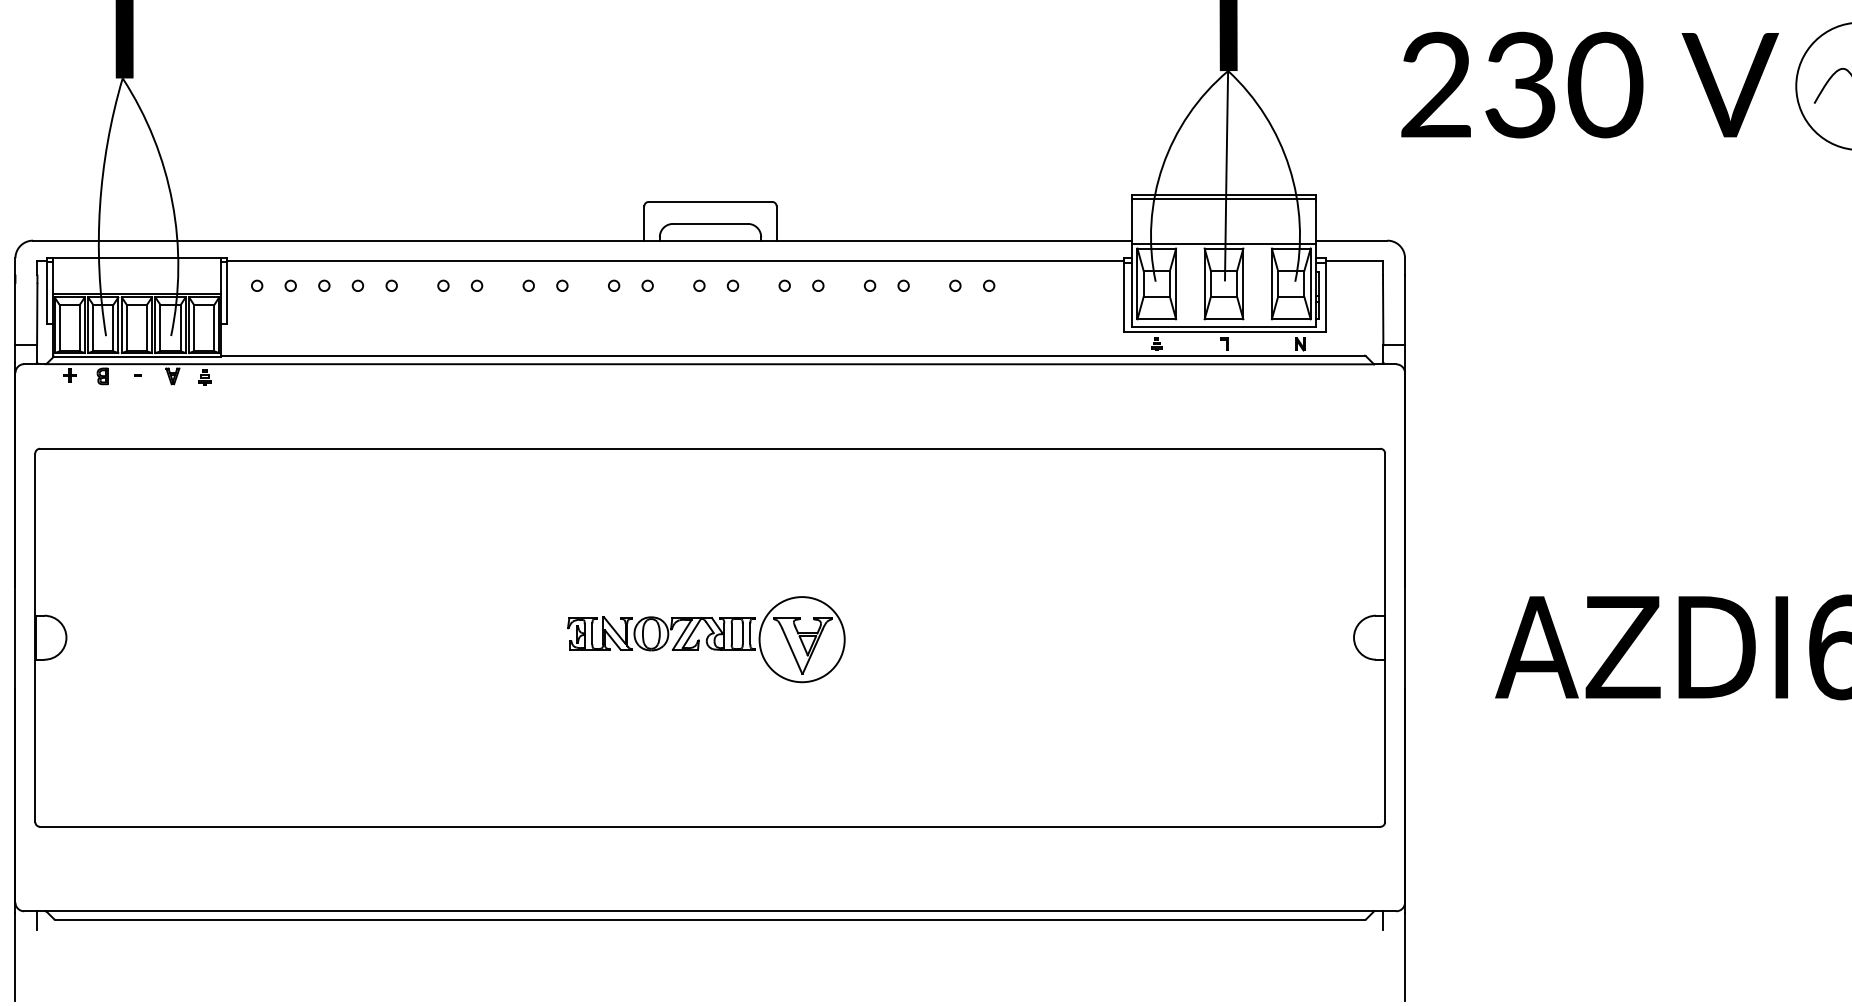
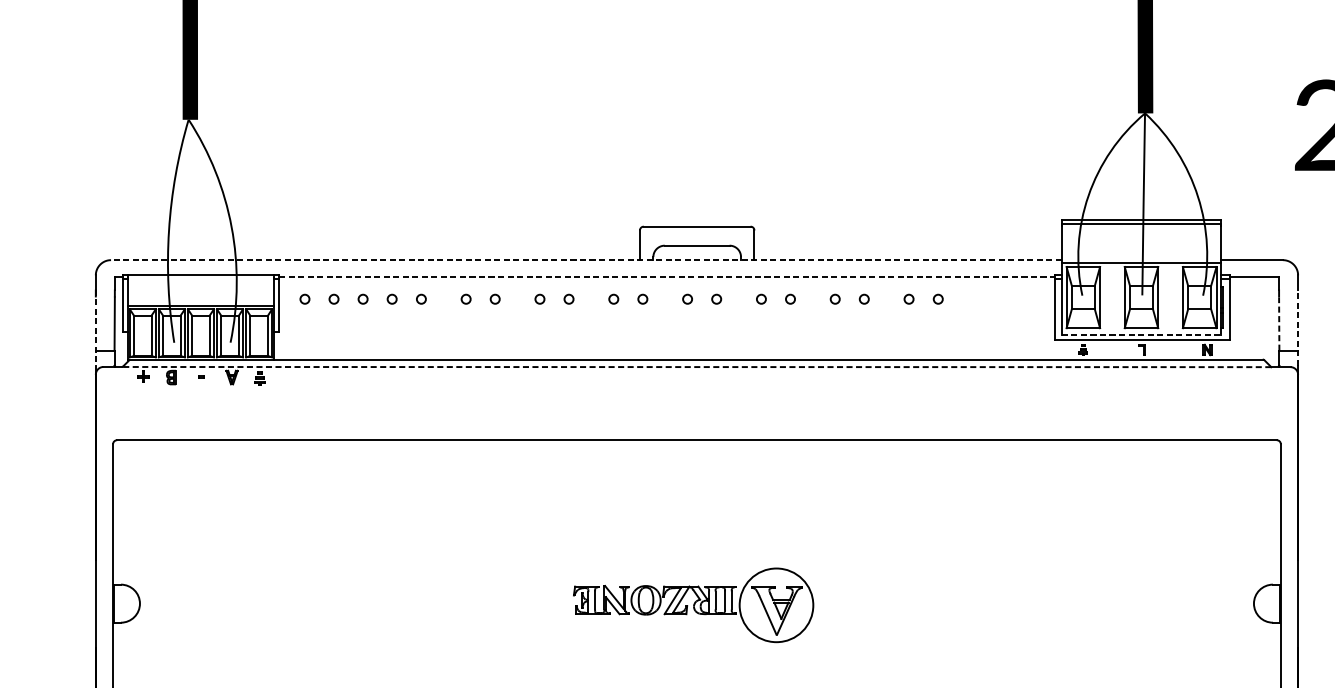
line: (582, 240) -> (586, 260), solid -> dashed
line: (675, 260) -> (666, 277), solid -> dashed
line: (1383, 314) -> (1279, 324), solid -> dashed
line: (1405, 318) -> (1298, 327), solid -> dashed
line: (15, 319) -> (95, 328), solid -> dashed
line: (1224, 327) -> (1141, 335), solid -> dashed
line: (709, 364) -> (696, 367), solid -> dashed

